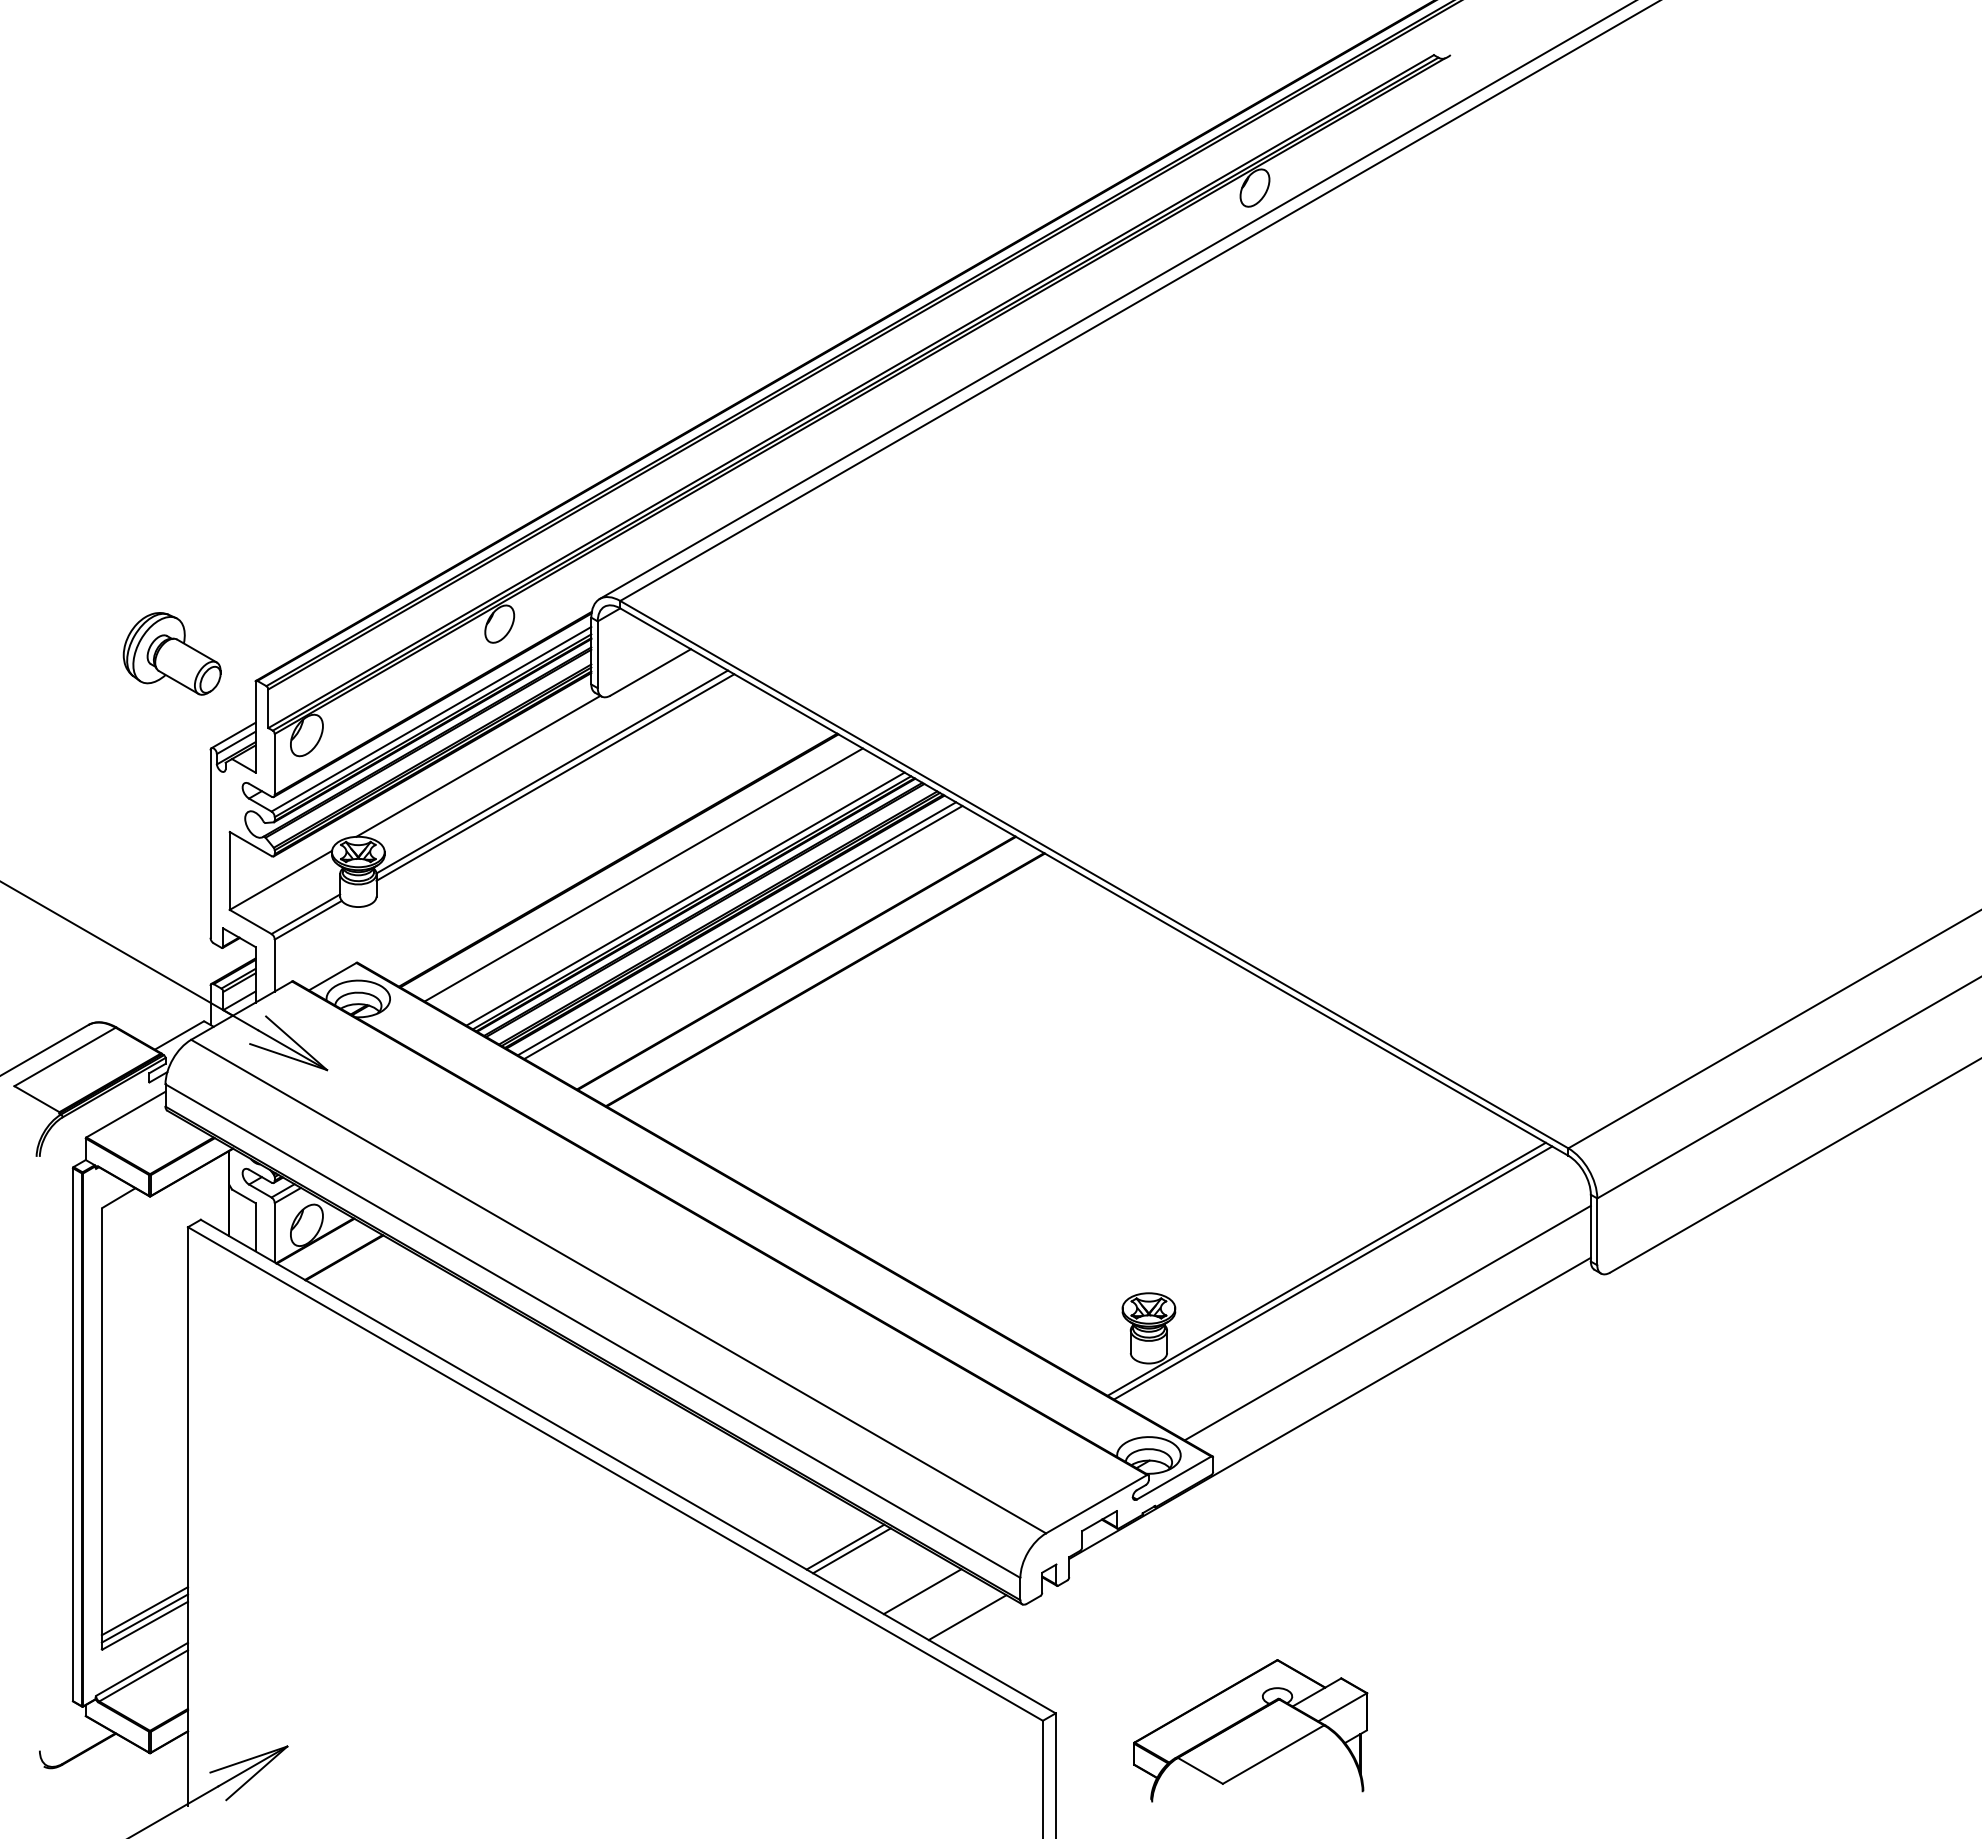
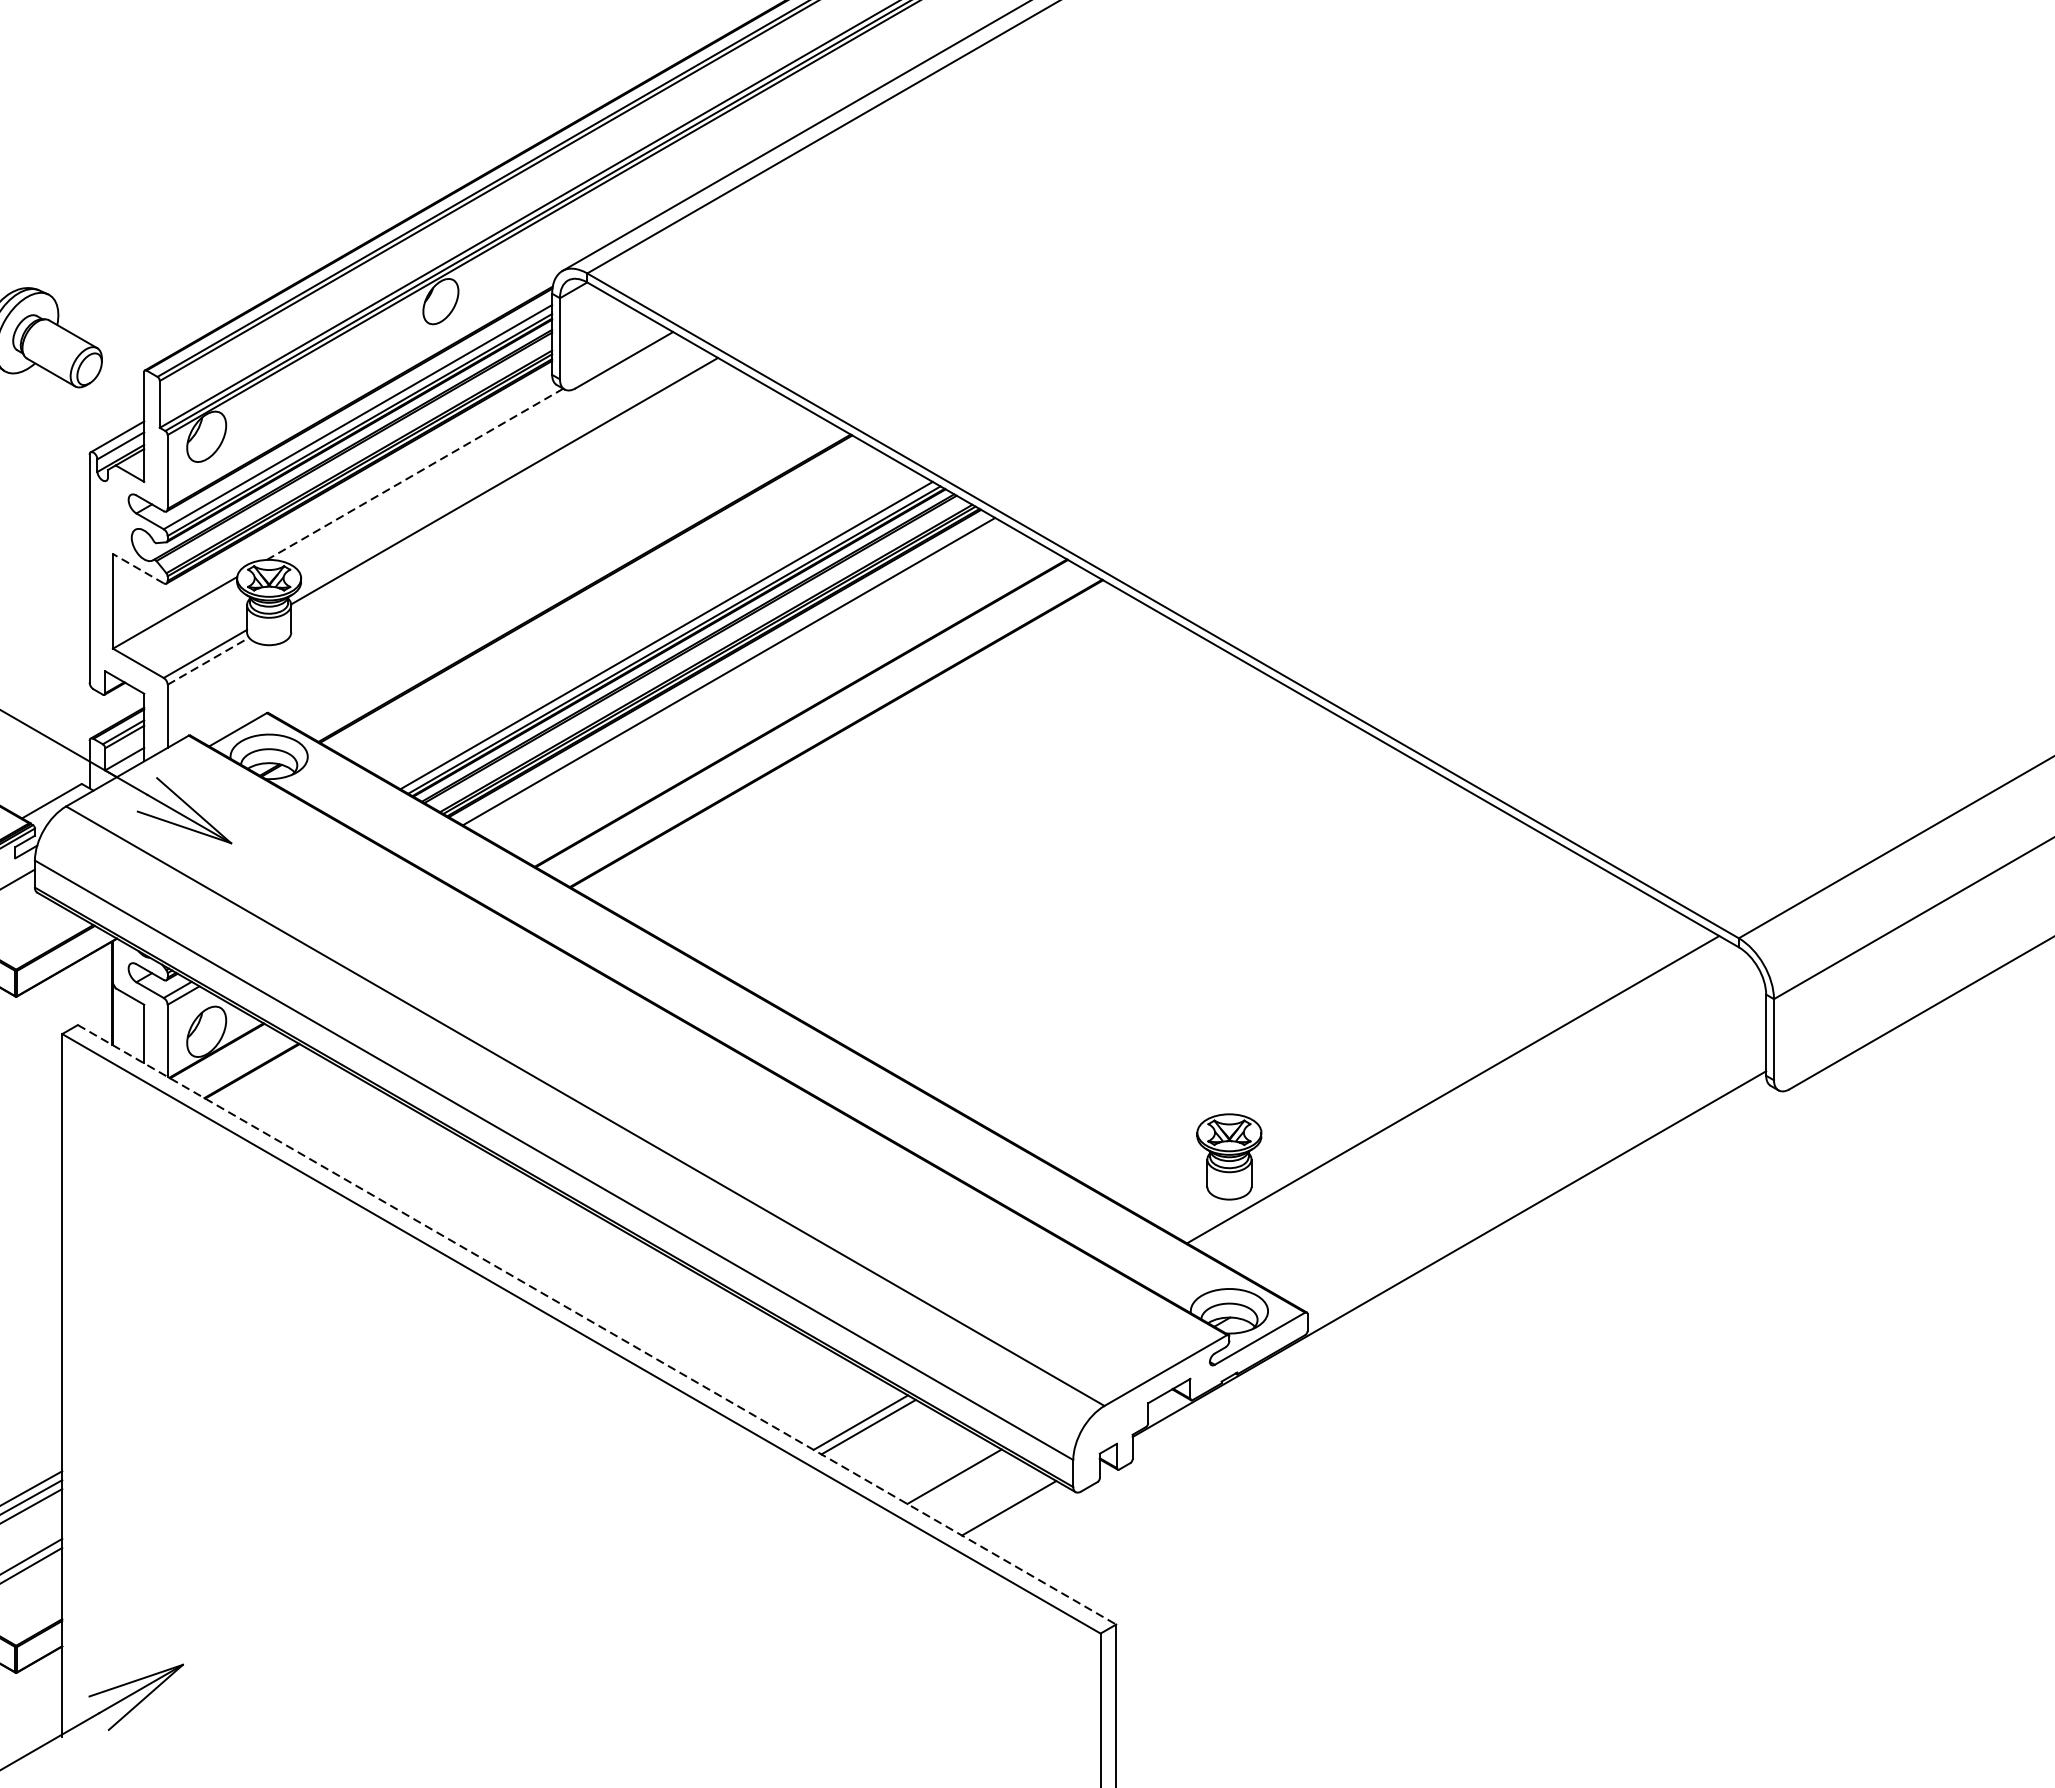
line: (478, 766) -> (415, 474), solid -> dashed
line: (555, 777) -> (508, 487), removed
line: (250, 843) -> (138, 568), solid -> dashed
line: (643, 874) -> (615, 605), removed
line: (308, 920) -> (208, 661), solid -> dashed
line: (743, 932) -> (736, 676), removed
line: (1326, 1268) -> (1445, 1084), removed
line: (1387, 1322) -> (1519, 1149), removed
line: (628, 1466) -> (597, 1324), solid -> dashed
part: (1250, 1730) -> (1352, 1645), removed

